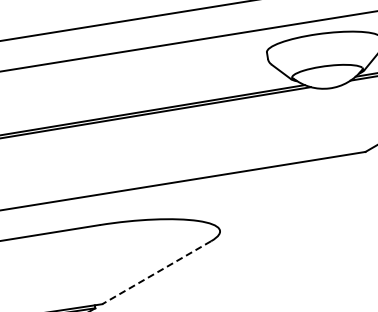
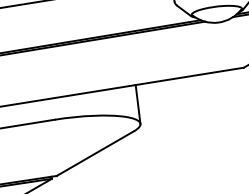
line: (216, 203) -> (137, 104), added
line: (156, 272) -> (95, 153), dashed -> solid

